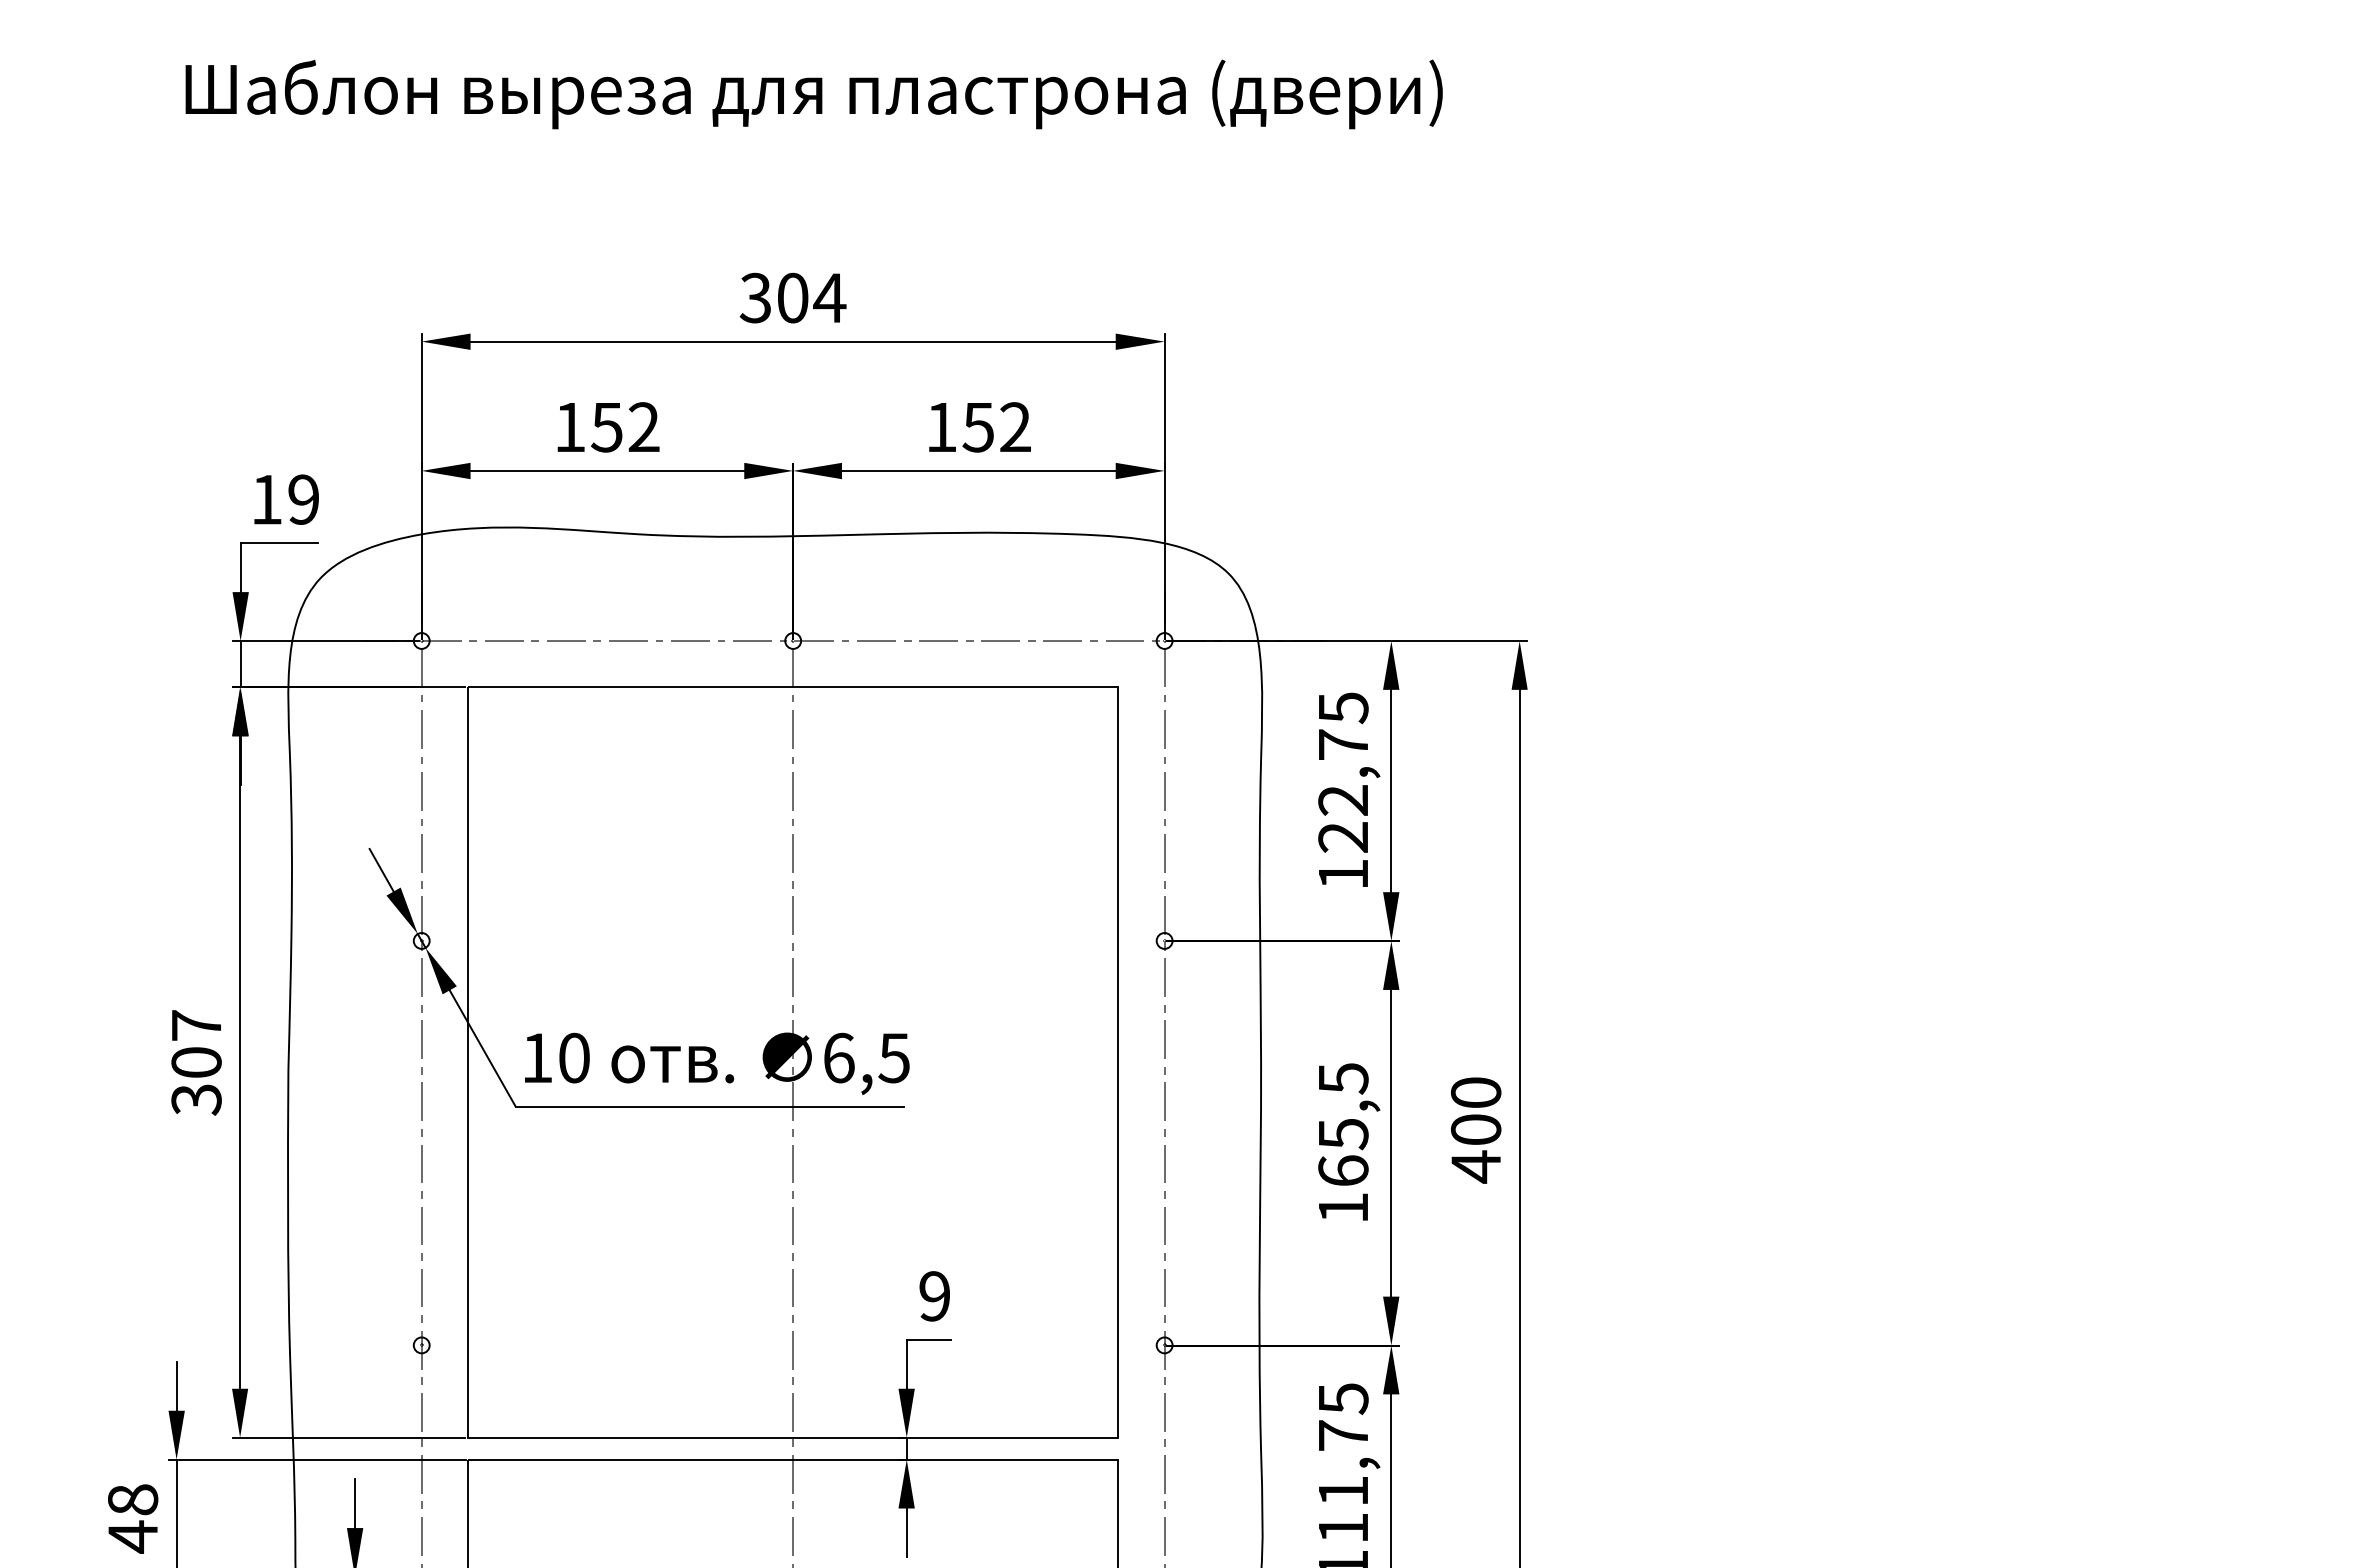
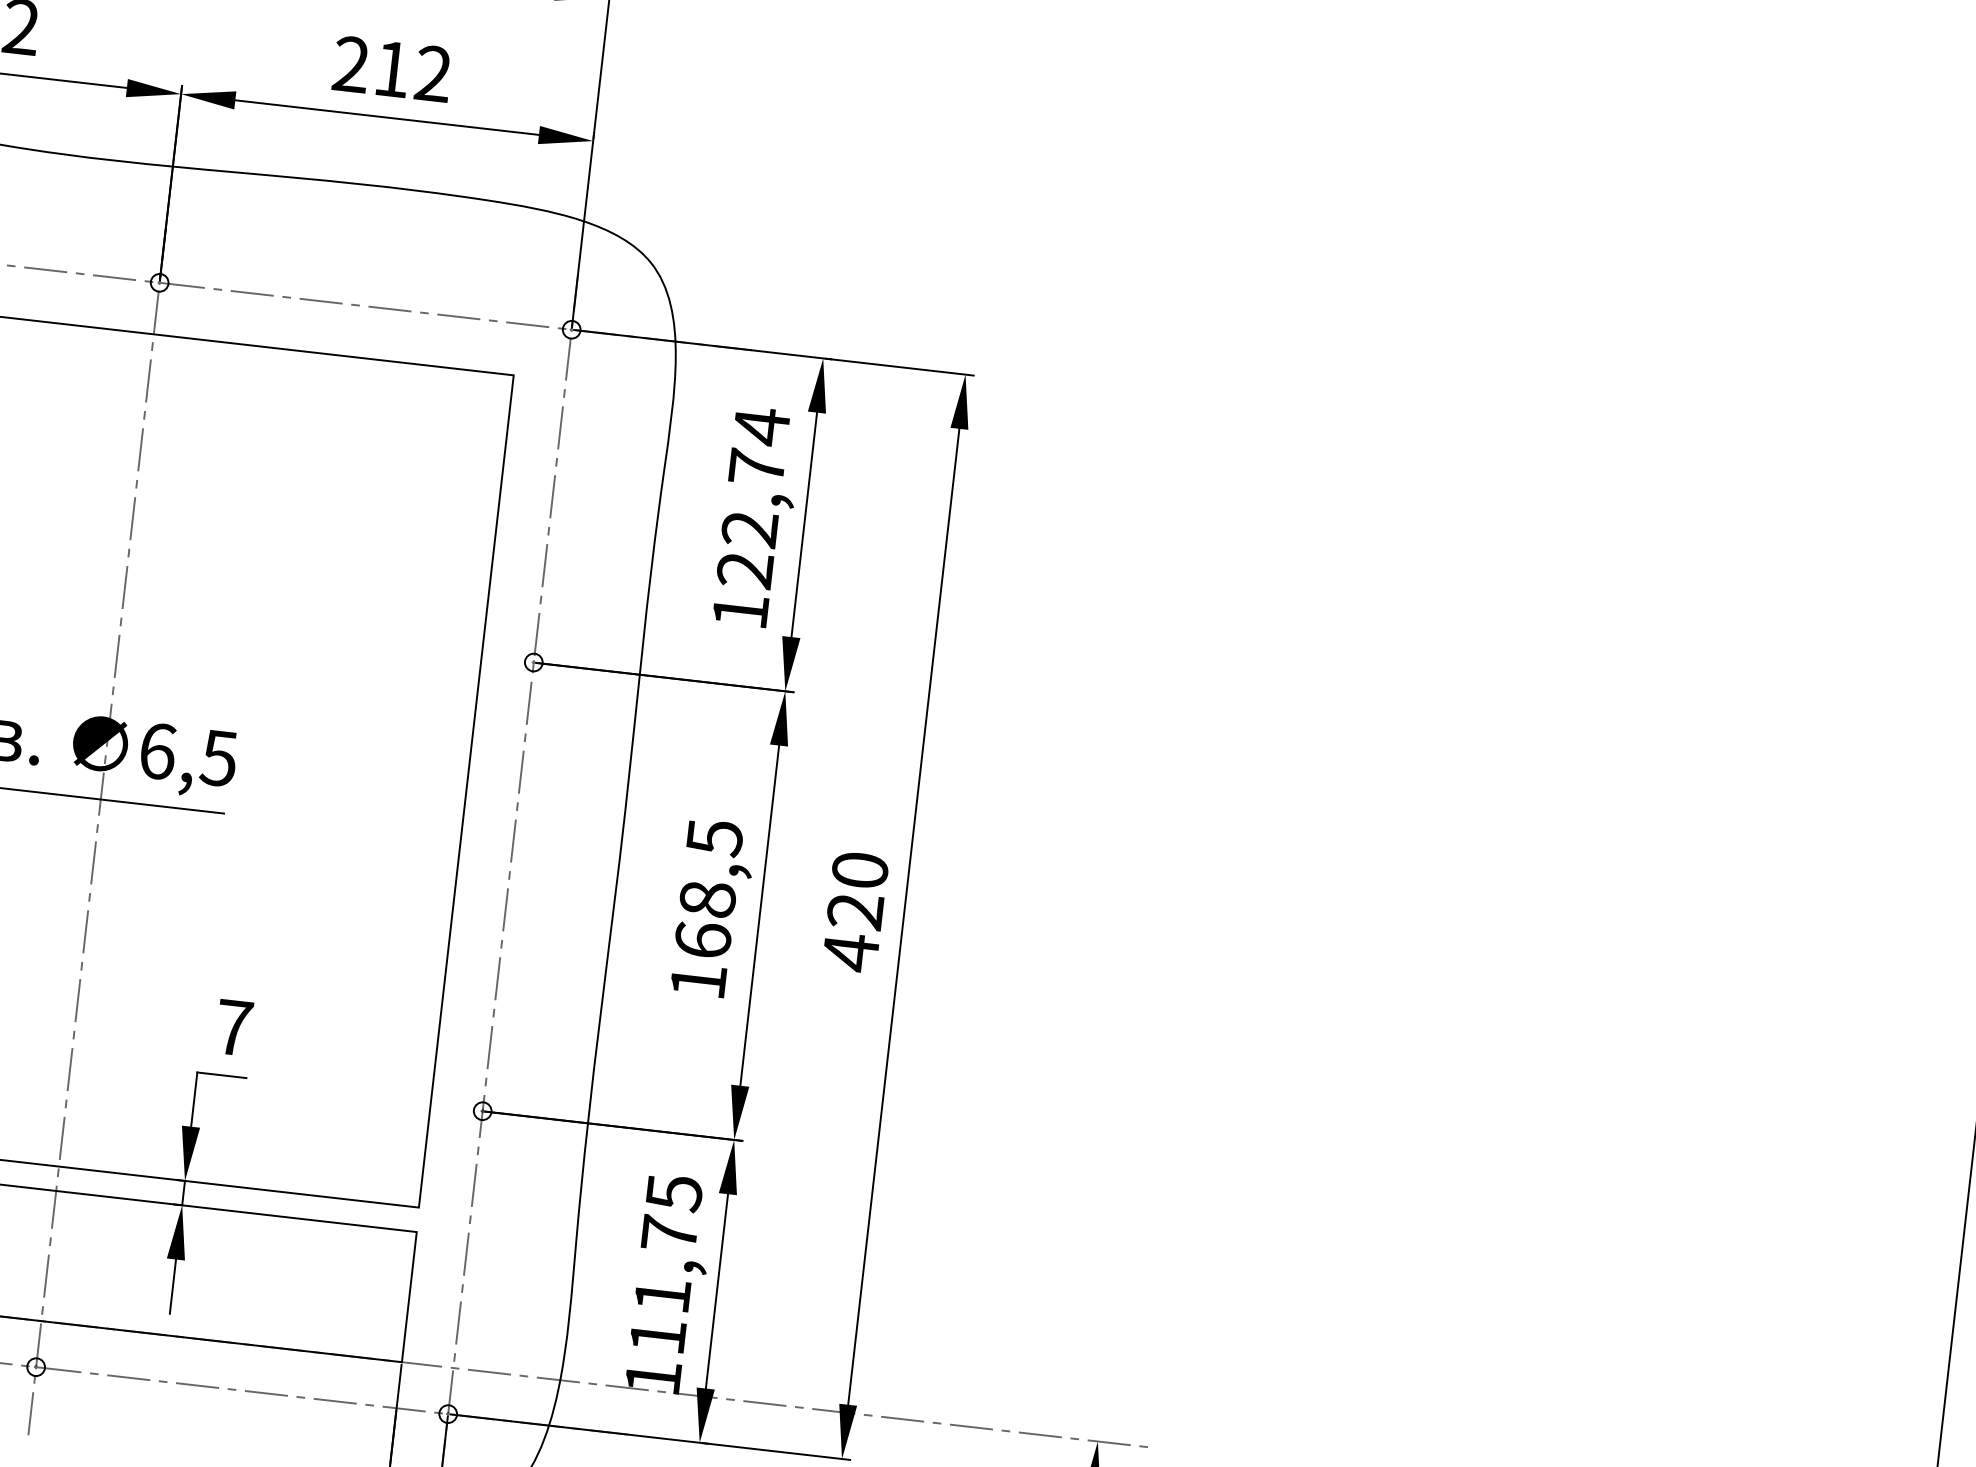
text: (959, 427) -> (371, 67), 152 -> 212
text: (1343, 707) -> (761, 426), 122,75 -> 122,74
text: (1476, 1129) -> (855, 911), 400 -> 420
text: (1343, 1134) -> (707, 899), 165,5 -> 168,5
text: (934, 1296) -> (233, 1027), 9 -> 7

